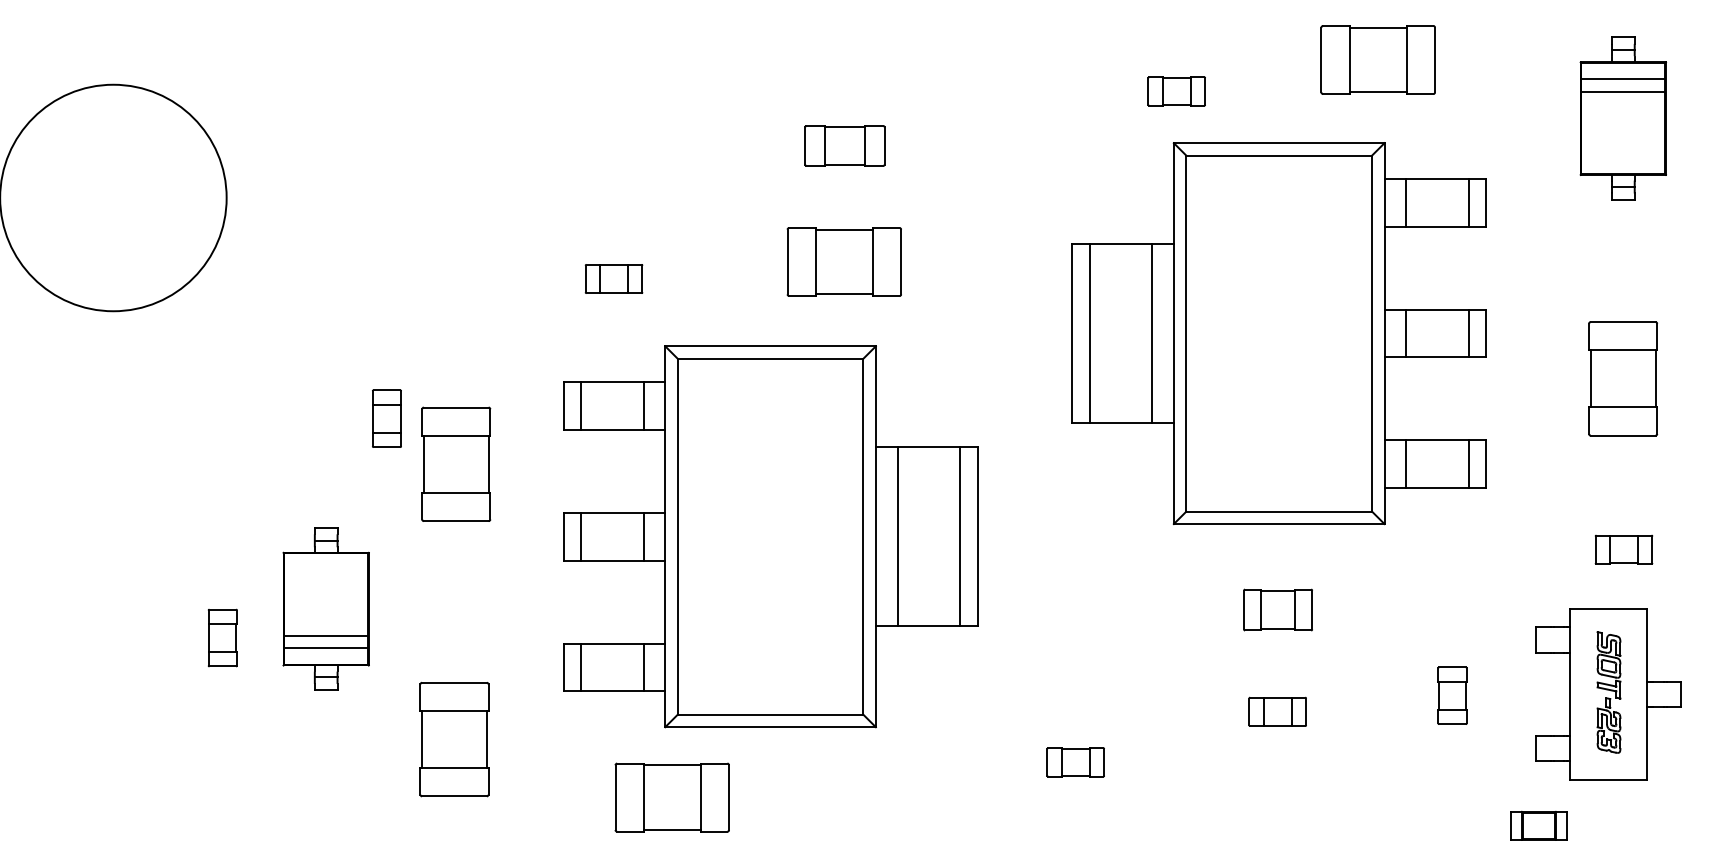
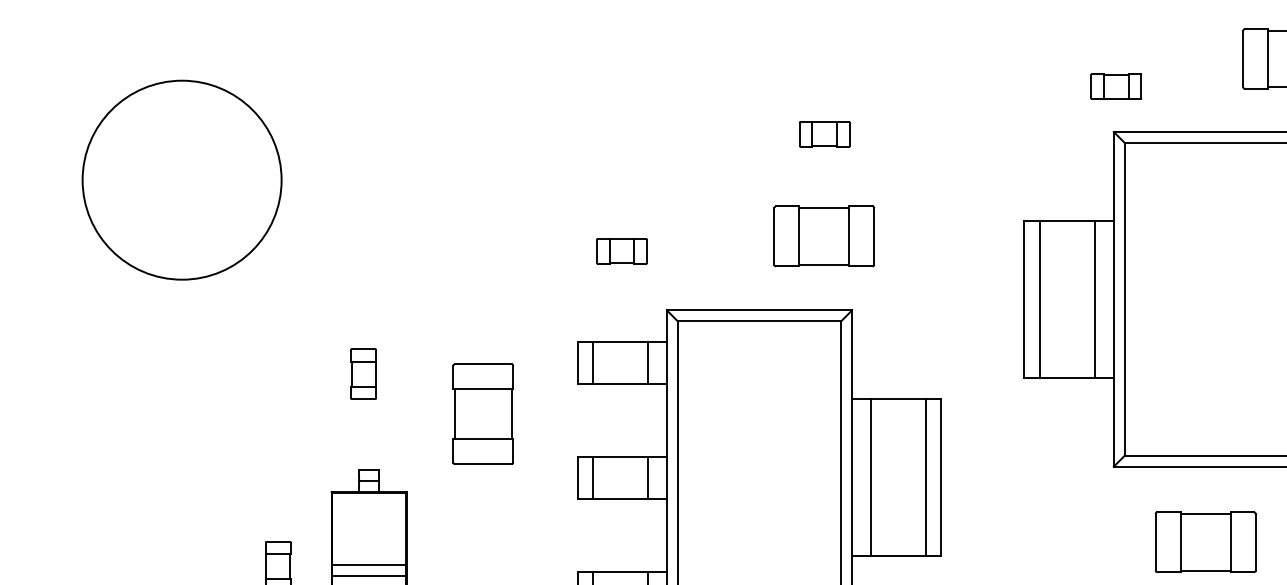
part: (844, 145) -> (824, 134), size x0.71
part: (386, 418) -> (363, 373), moved
part: (1277, 609) -> (1204, 541), size x1.67

